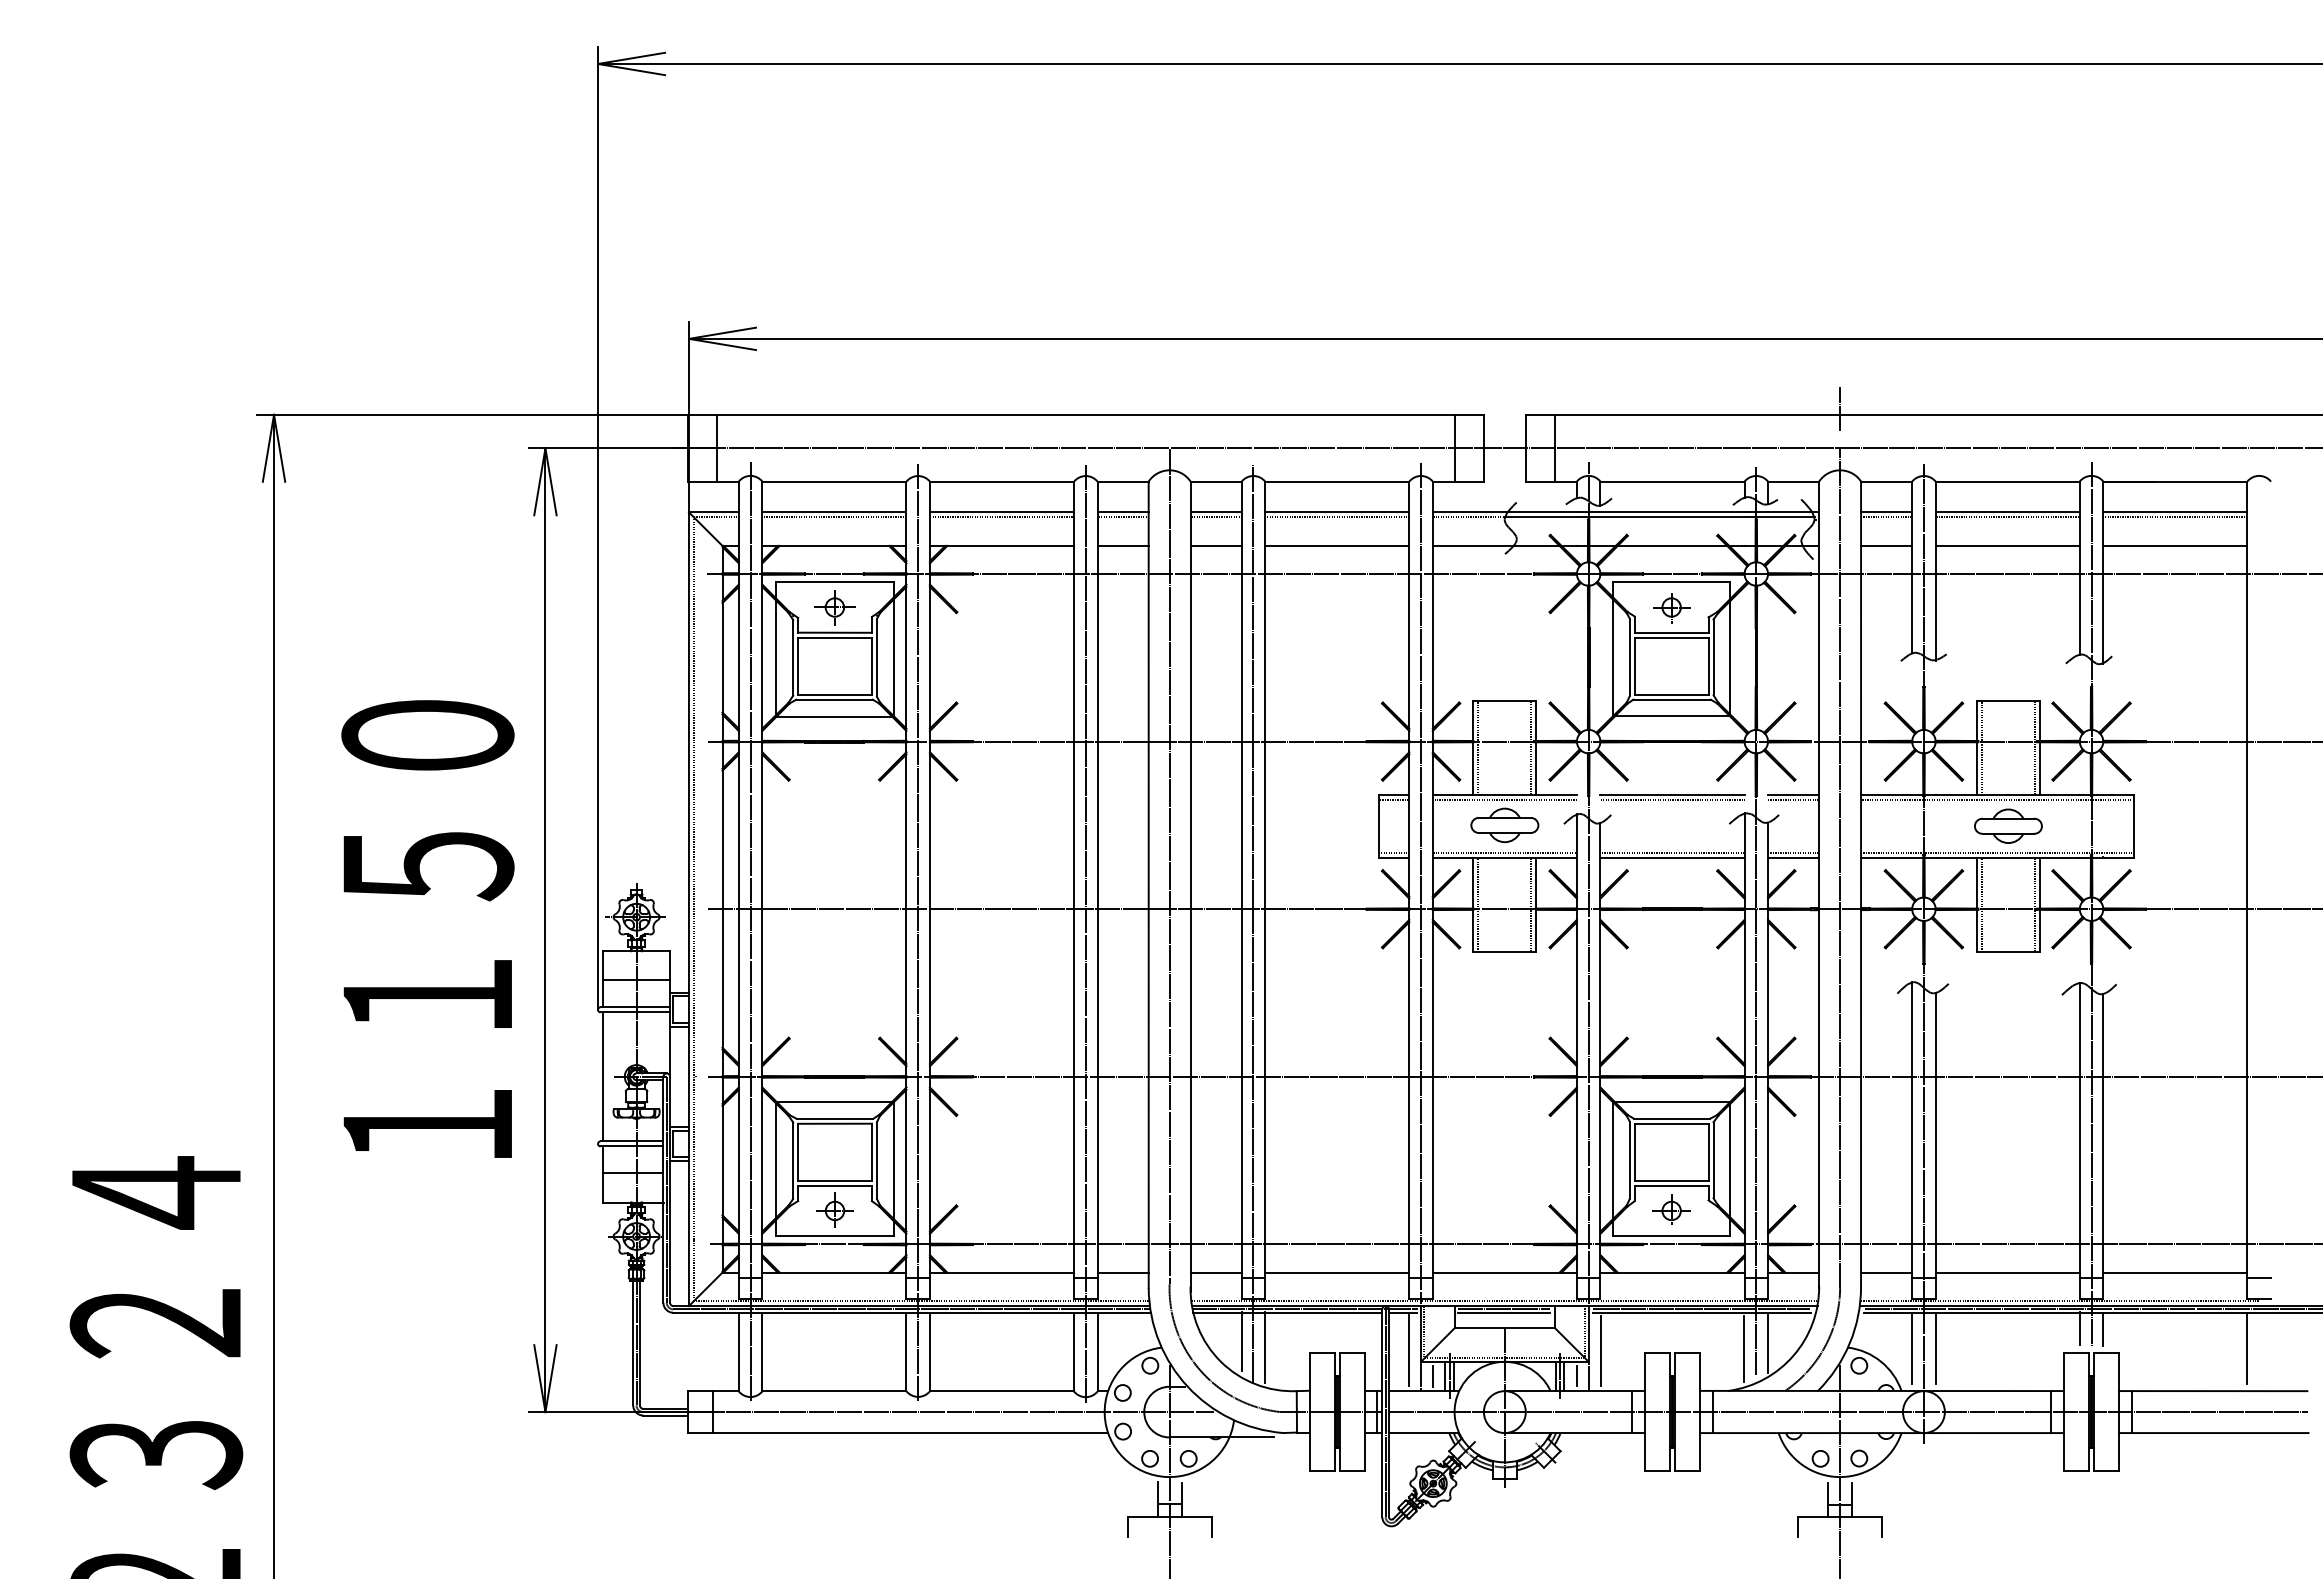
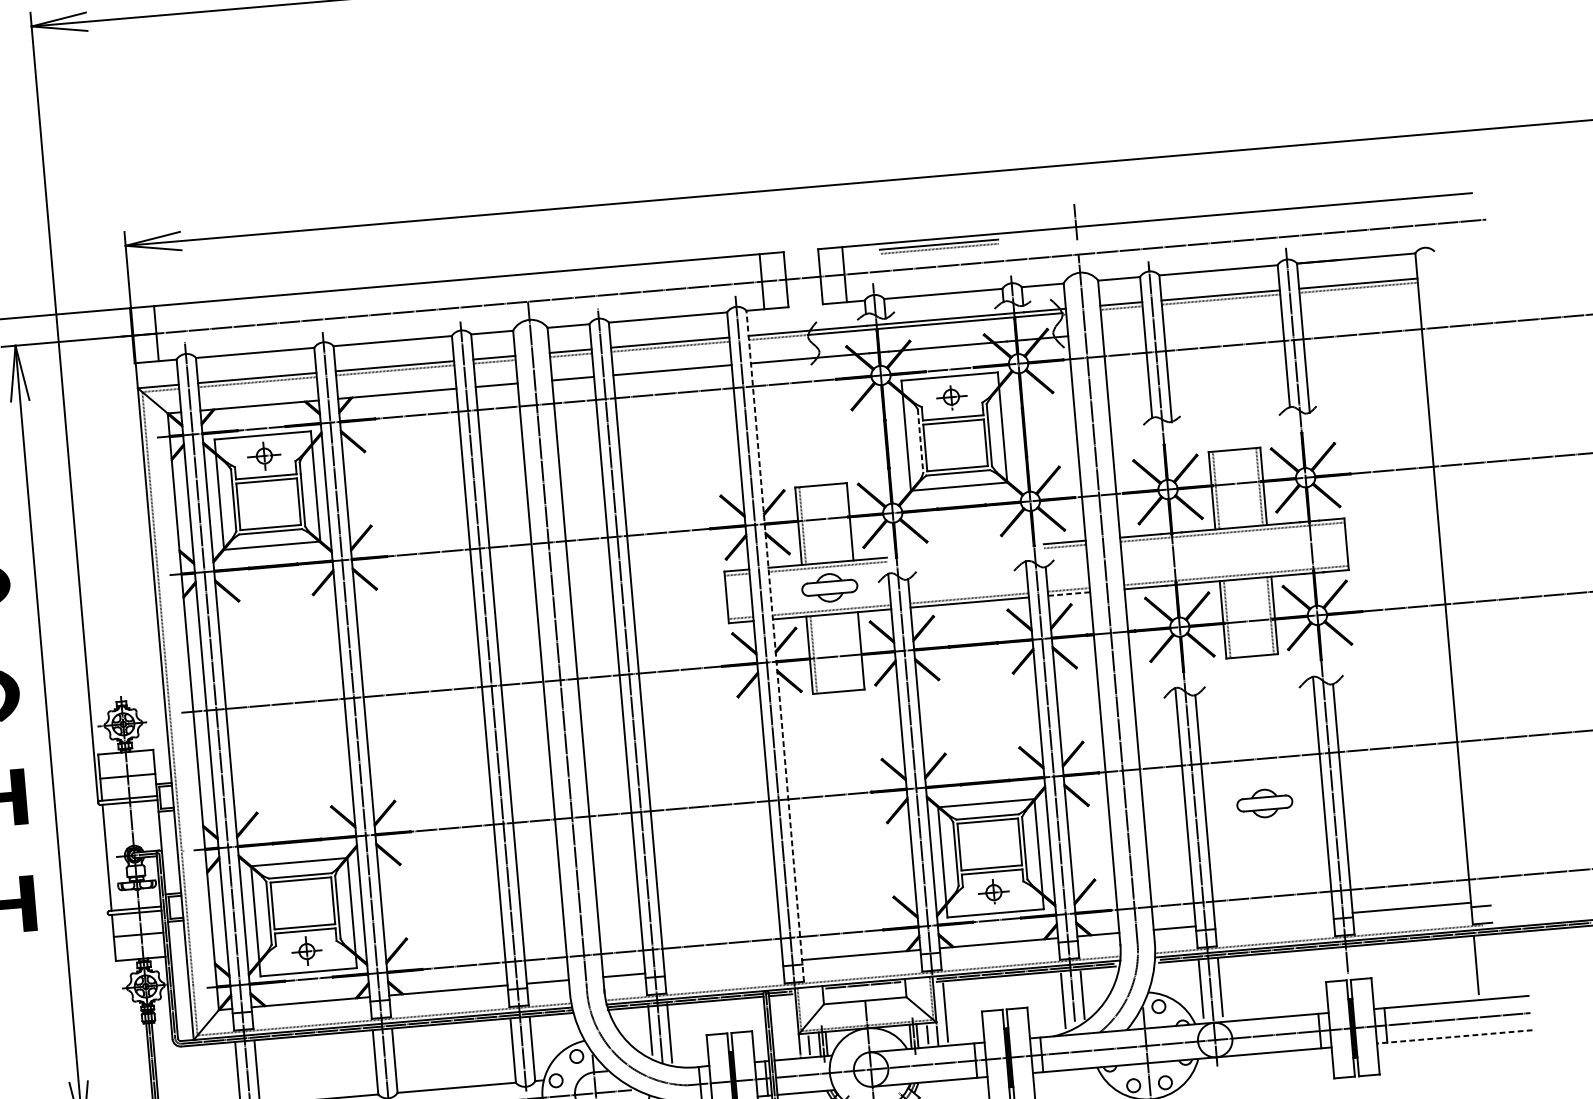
line: (1886, 545) -> (1123, 331), removed
line: (2007, 545) -> (1222, 322), removed
line: (2175, 545) -> (1360, 310), removed
line: (1629, 657) -> (920, 441), solid -> dashed
line: (1531, 747) -> (846, 522), removed
part: (1672, 797) -> (939, 246), moved
part: (2008, 825) -> (1264, 802), moved
line: (1793, 857) -> (1069, 593), solid -> dashed
line: (1432, 890) -> (774, 646), solid -> dashed
line: (1531, 904) -> (857, 650), removed
line: (1337, 1272) -> (723, 966), removed
line: (2007, 1272) -> (1274, 919), removed
line: (1503, 1312) -> (863, 987), removed
line: (2079, 1328) -> (1337, 960), removed
line: (2103, 1329) -> (1356, 959), removed
line: (1409, 1350) -> (788, 1025), removed
line: (2213, 1433) -> (1454, 1037), solid -> dashed

